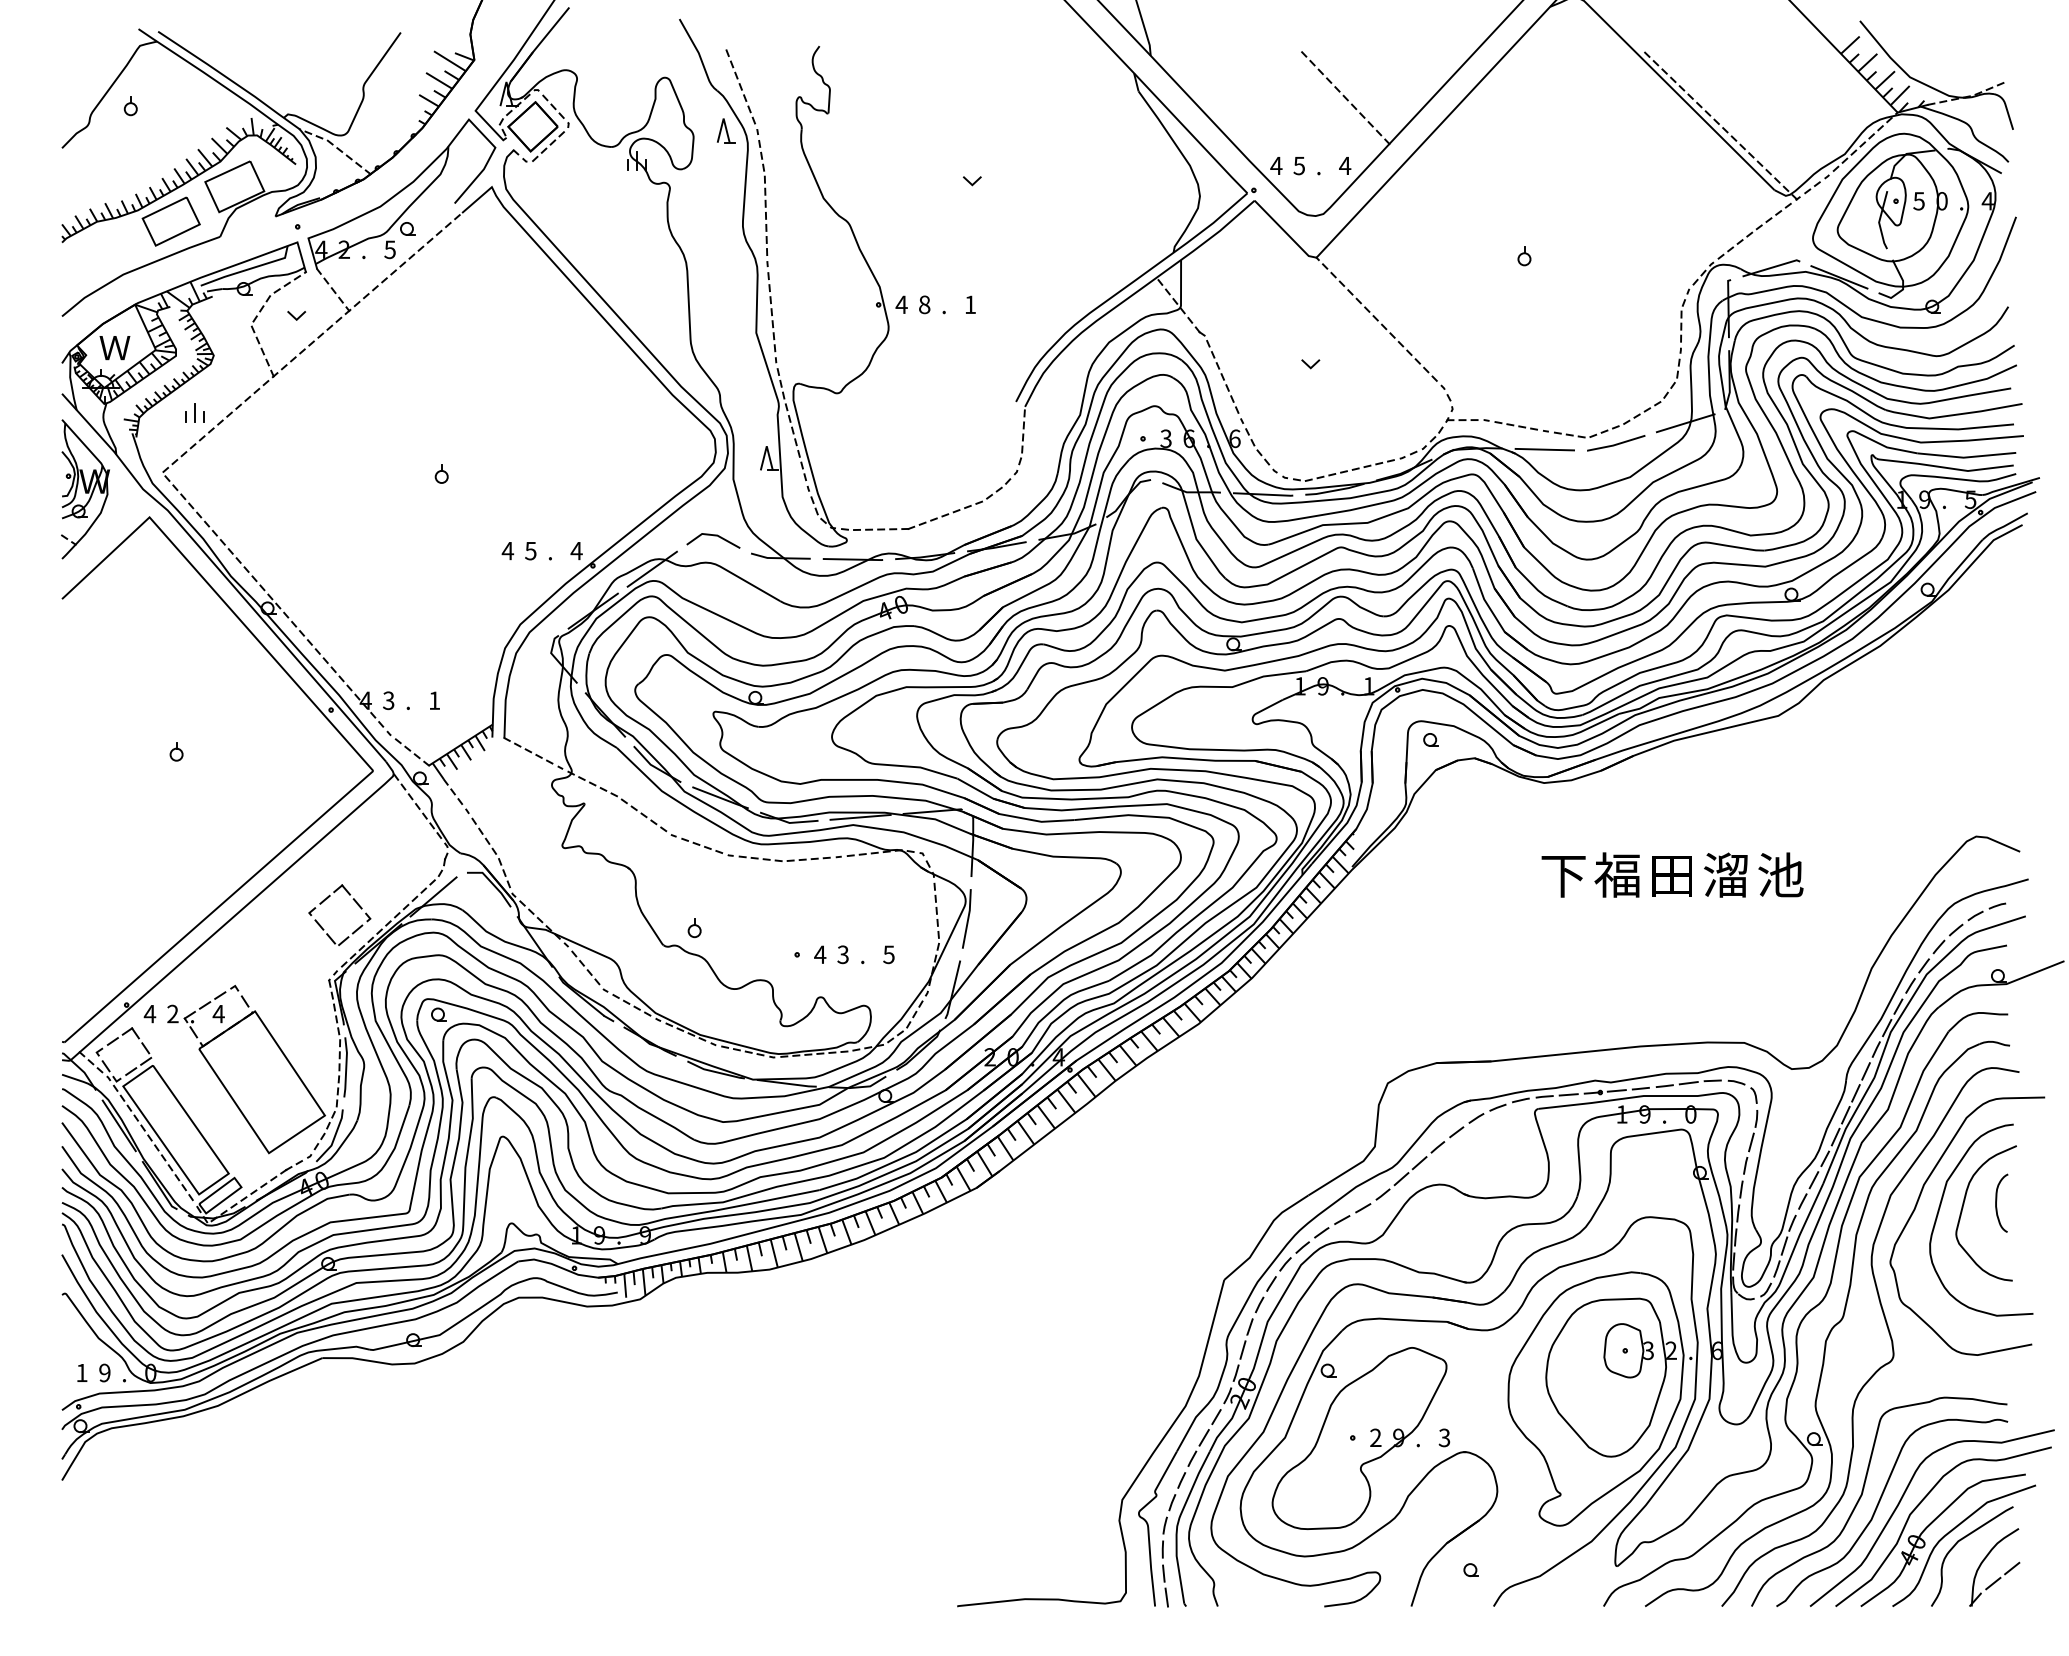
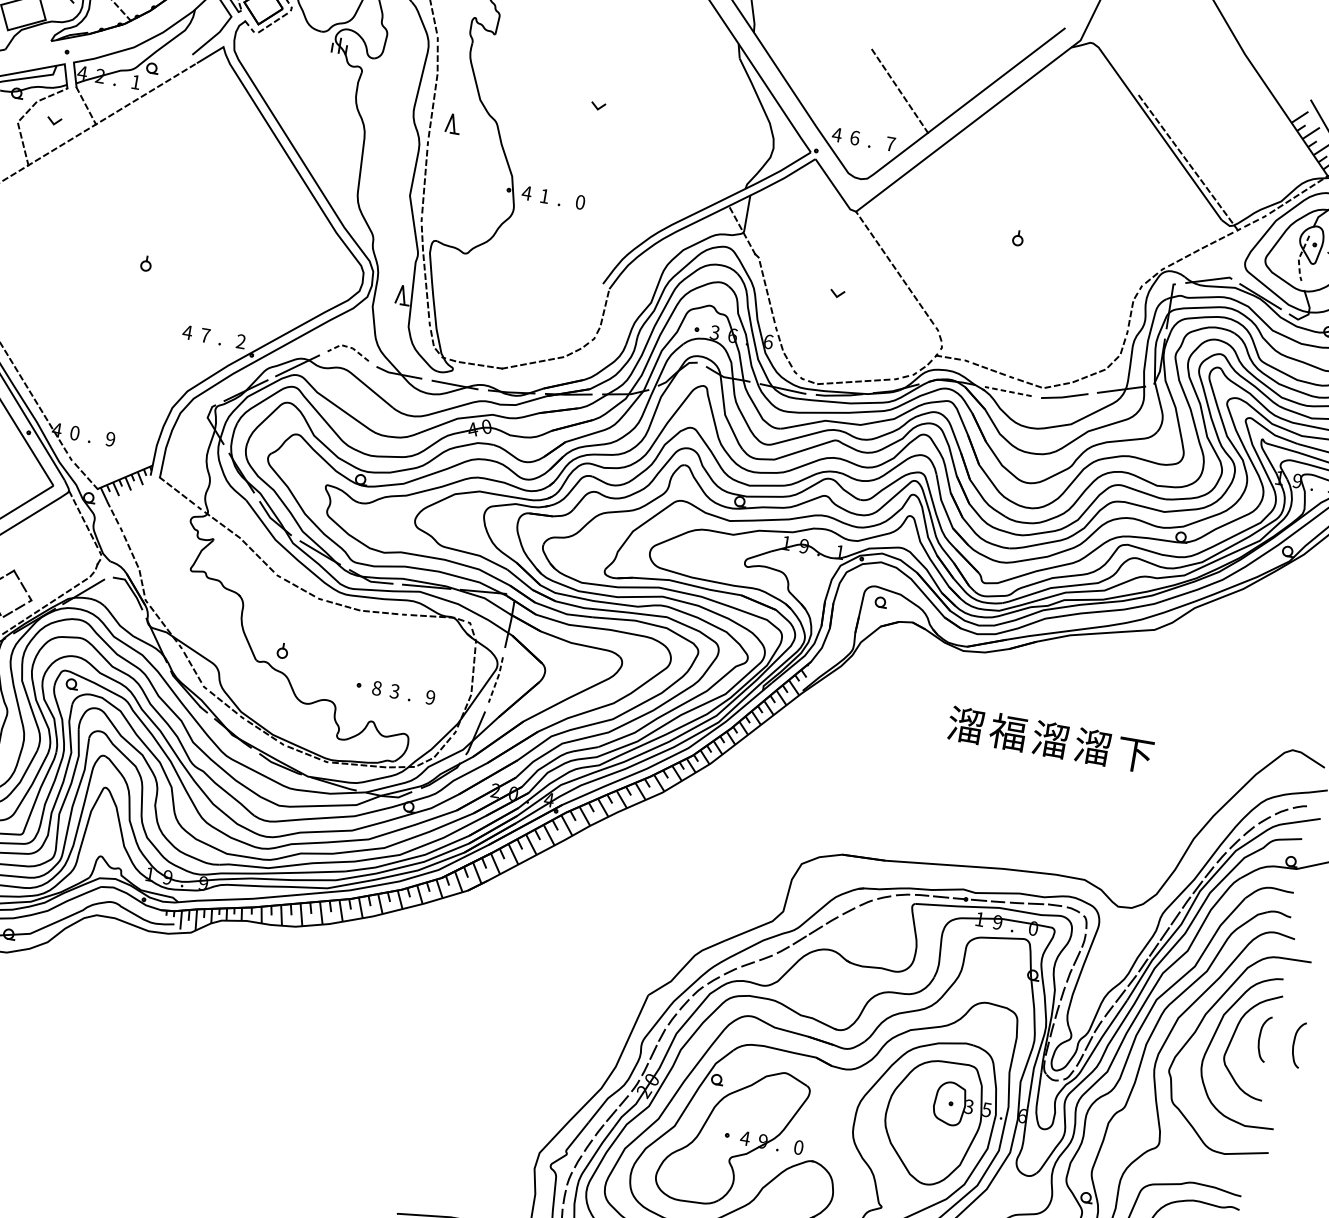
part: (726, 130) -> (453, 123), moved
text: (1299, 165) -> (855, 137), 5 -> 6
text: (1345, 165) -> (890, 143), 4 -> 7
line: (1879, 221) -> (1299, 258), solid -> dashed
text: (389, 249) -> (135, 81), 5 -> 1
text: (924, 304) -> (544, 196), 8 -> 1
text: (970, 304) -> (580, 202), 1 -> 0
line: (1545, 449) -> (1008, 391), solid -> dashed
line: (712, 535) -> (348, 347), solid -> dashed
text: (576, 550) -> (241, 341), 4 -> 2
text: (530, 551) -> (205, 335), 5 -> 7
text: (388, 700) -> (74, 432), 3 -> 0
text: (434, 700) -> (110, 439), 1 -> 9
text: (1563, 874) -> (966, 724), 下 -> 溜
text: (1671, 874) -> (1050, 739), 田 -> 溜
text: (1780, 874) -> (1135, 753), 池 -> 下
line: (968, 918) -> (497, 679), solid -> dashed
text: (820, 954) -> (377, 688), 4 -> 8
text: (888, 954) -> (430, 697), 5 -> 9
curve: (2041, 1200) -> (1295, 1042), added
text: (1670, 1350) -> (986, 1109), 2 -> 5
text: (1375, 1437) -> (745, 1138), 2 -> 4
text: (1444, 1437) -> (798, 1147), 3 -> 0

